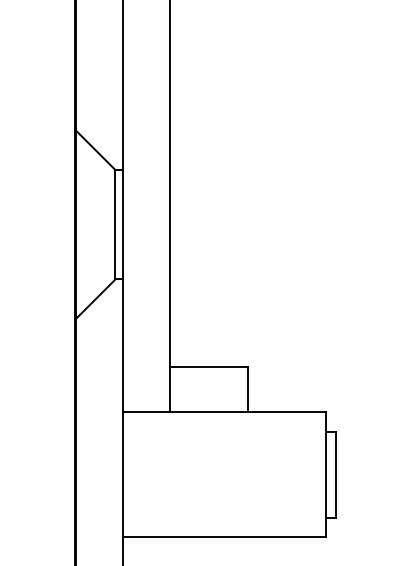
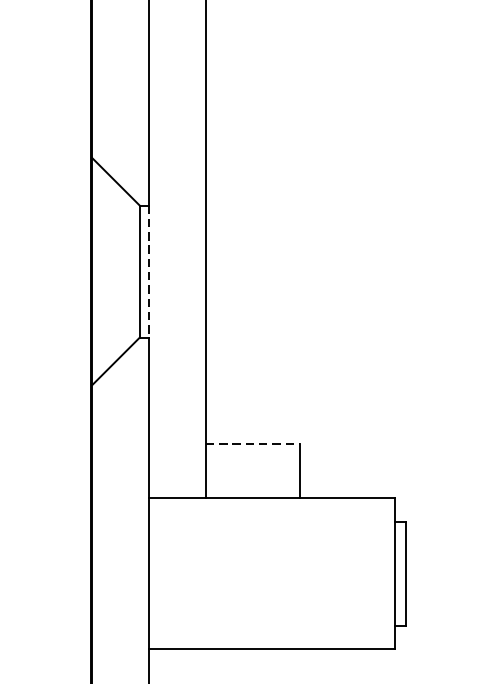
line: (123, 224) -> (149, 271), solid -> dashed
line: (209, 367) -> (253, 444), solid -> dashed

